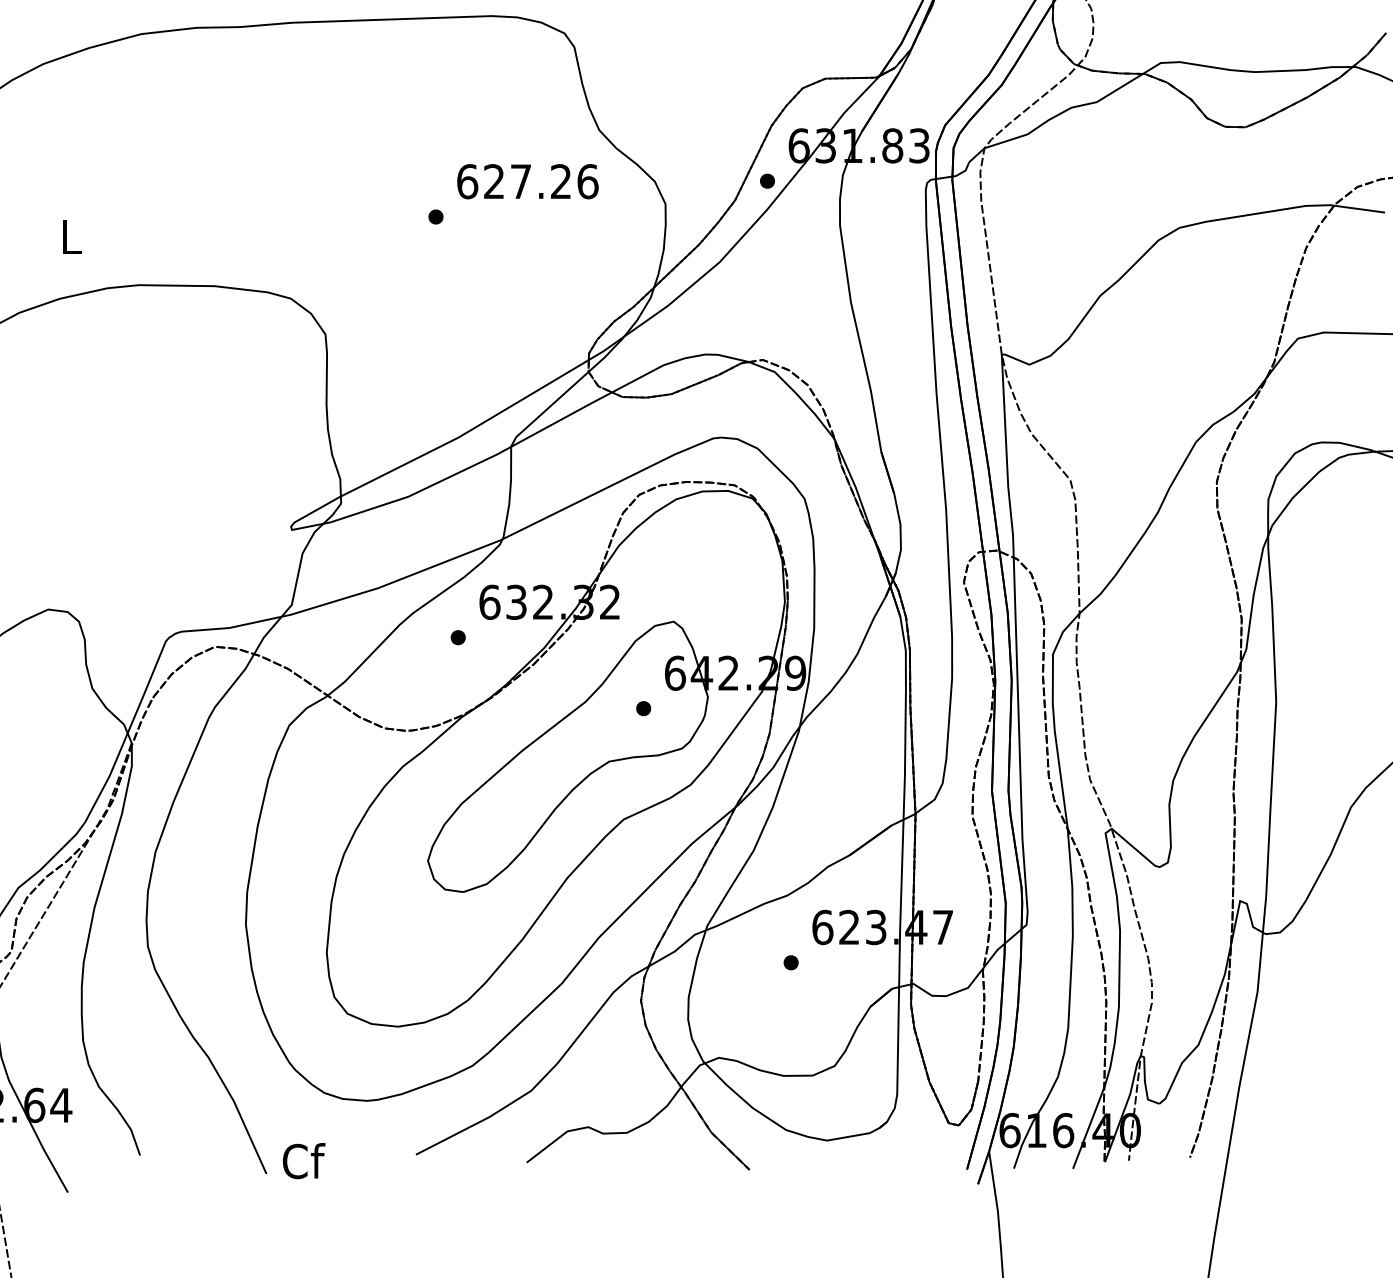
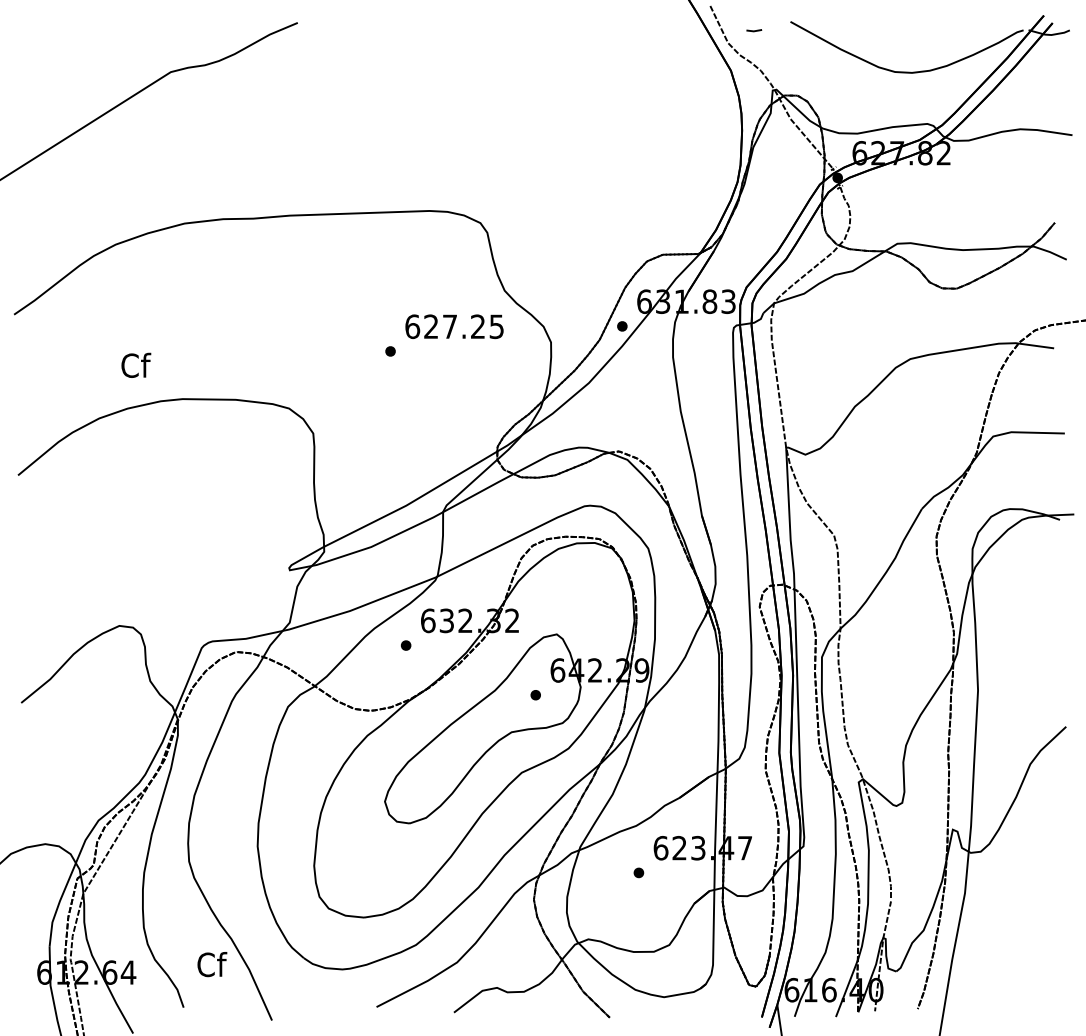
text: (587, 181) -> (496, 326), 627.26 -> 627.25
text: (72, 235) -> (136, 364), L -> Cf
text: (304, 1161) -> (212, 964), moved

